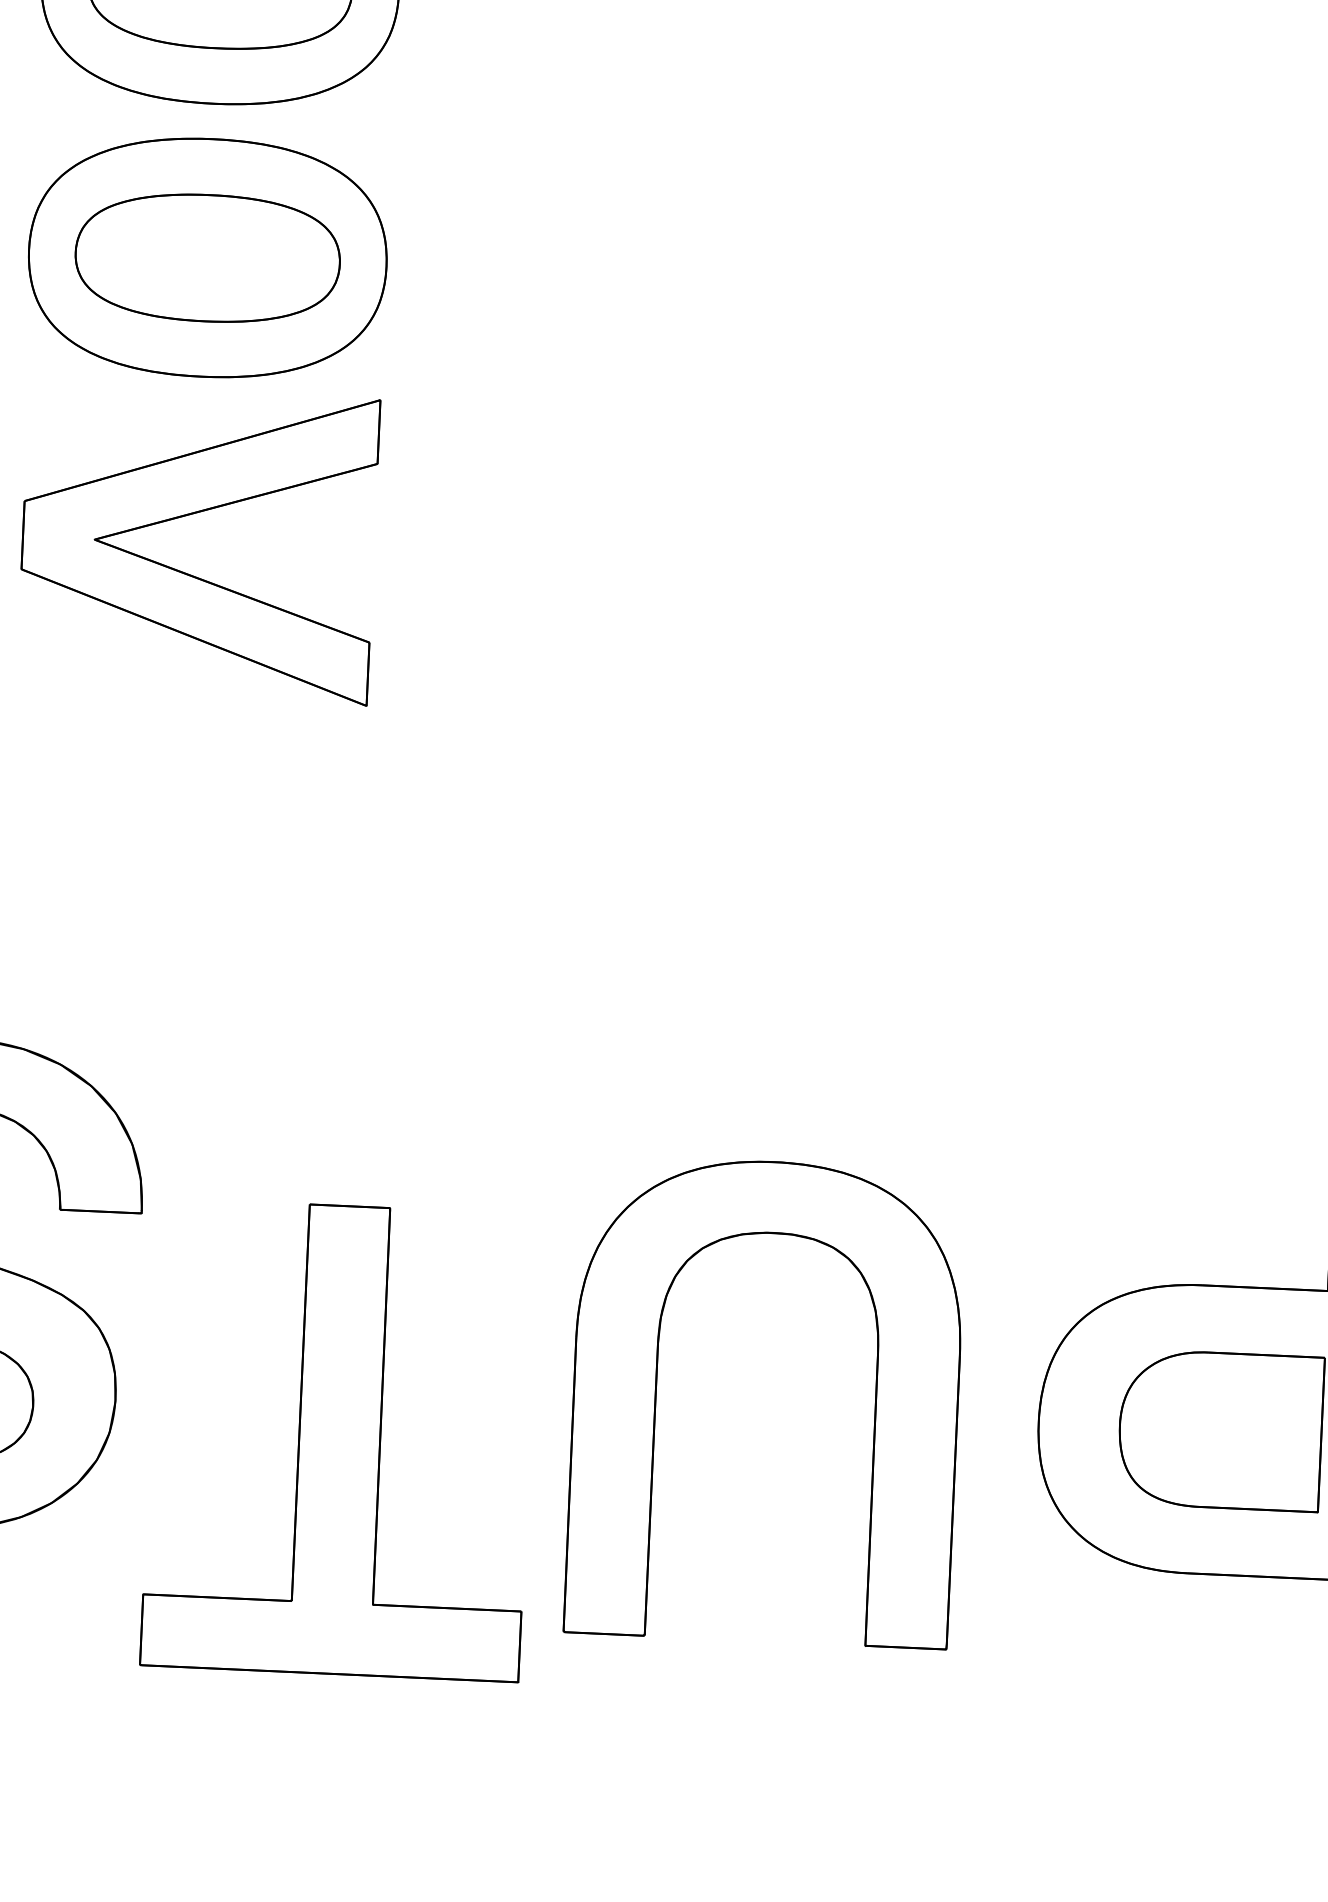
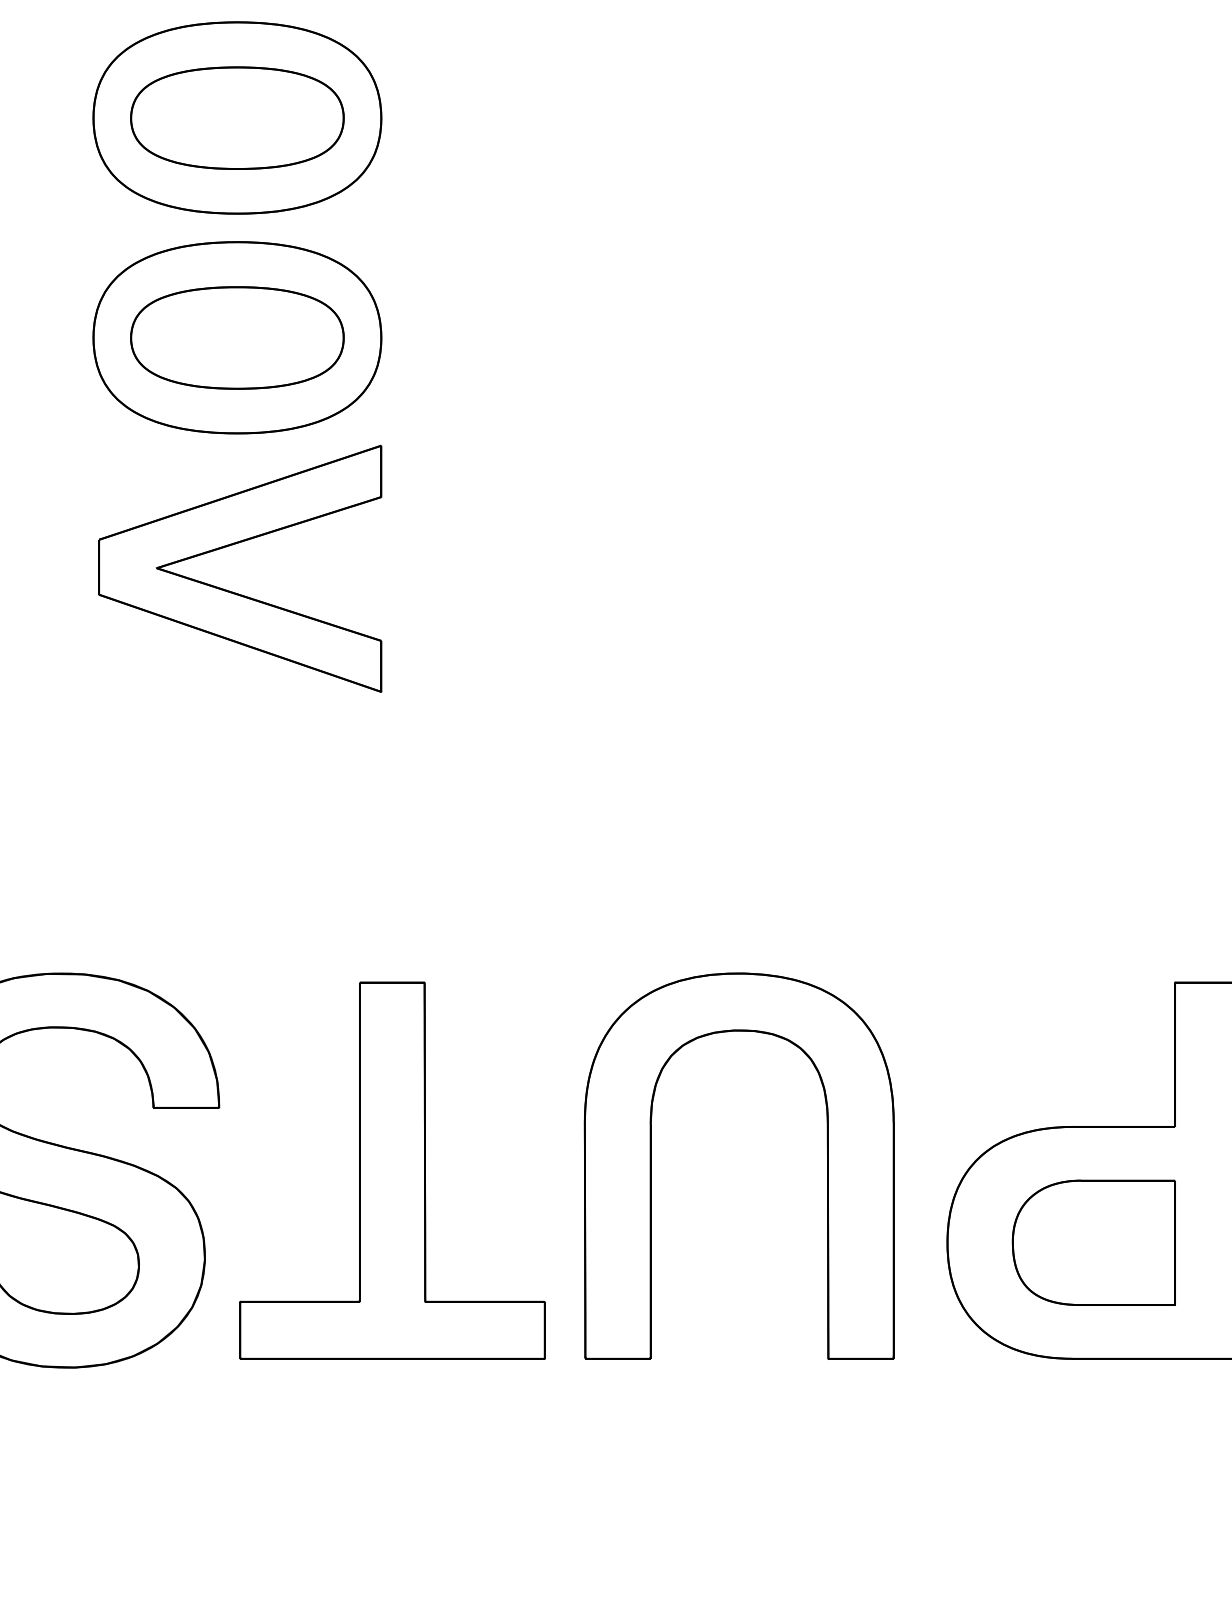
part: (656, 1395) -> (651, 1165), moved
part: (339, 1439) -> (392, 1170), moved

